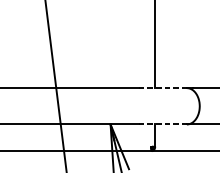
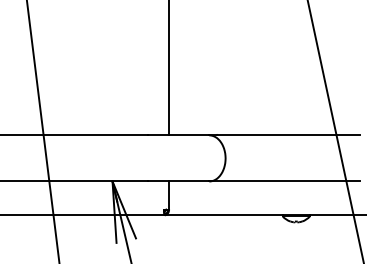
line: (162, 88) -> (178, 135), dashed -> solid
line: (162, 124) -> (178, 181), dashed -> solid

